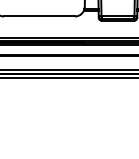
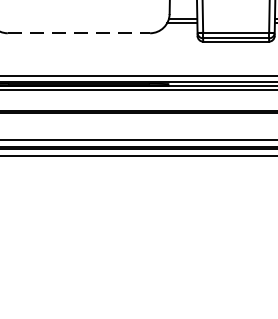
line: (39, 16) -> (78, 33), solid -> dashed

